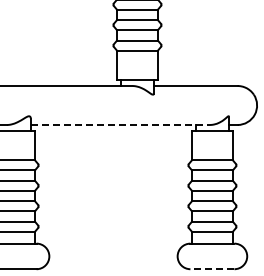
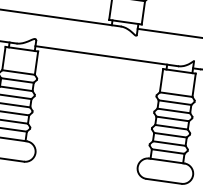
line: (120, 124) -> (106, 55), dashed -> solid
line: (211, 269) -> (163, 181), dashed -> solid

